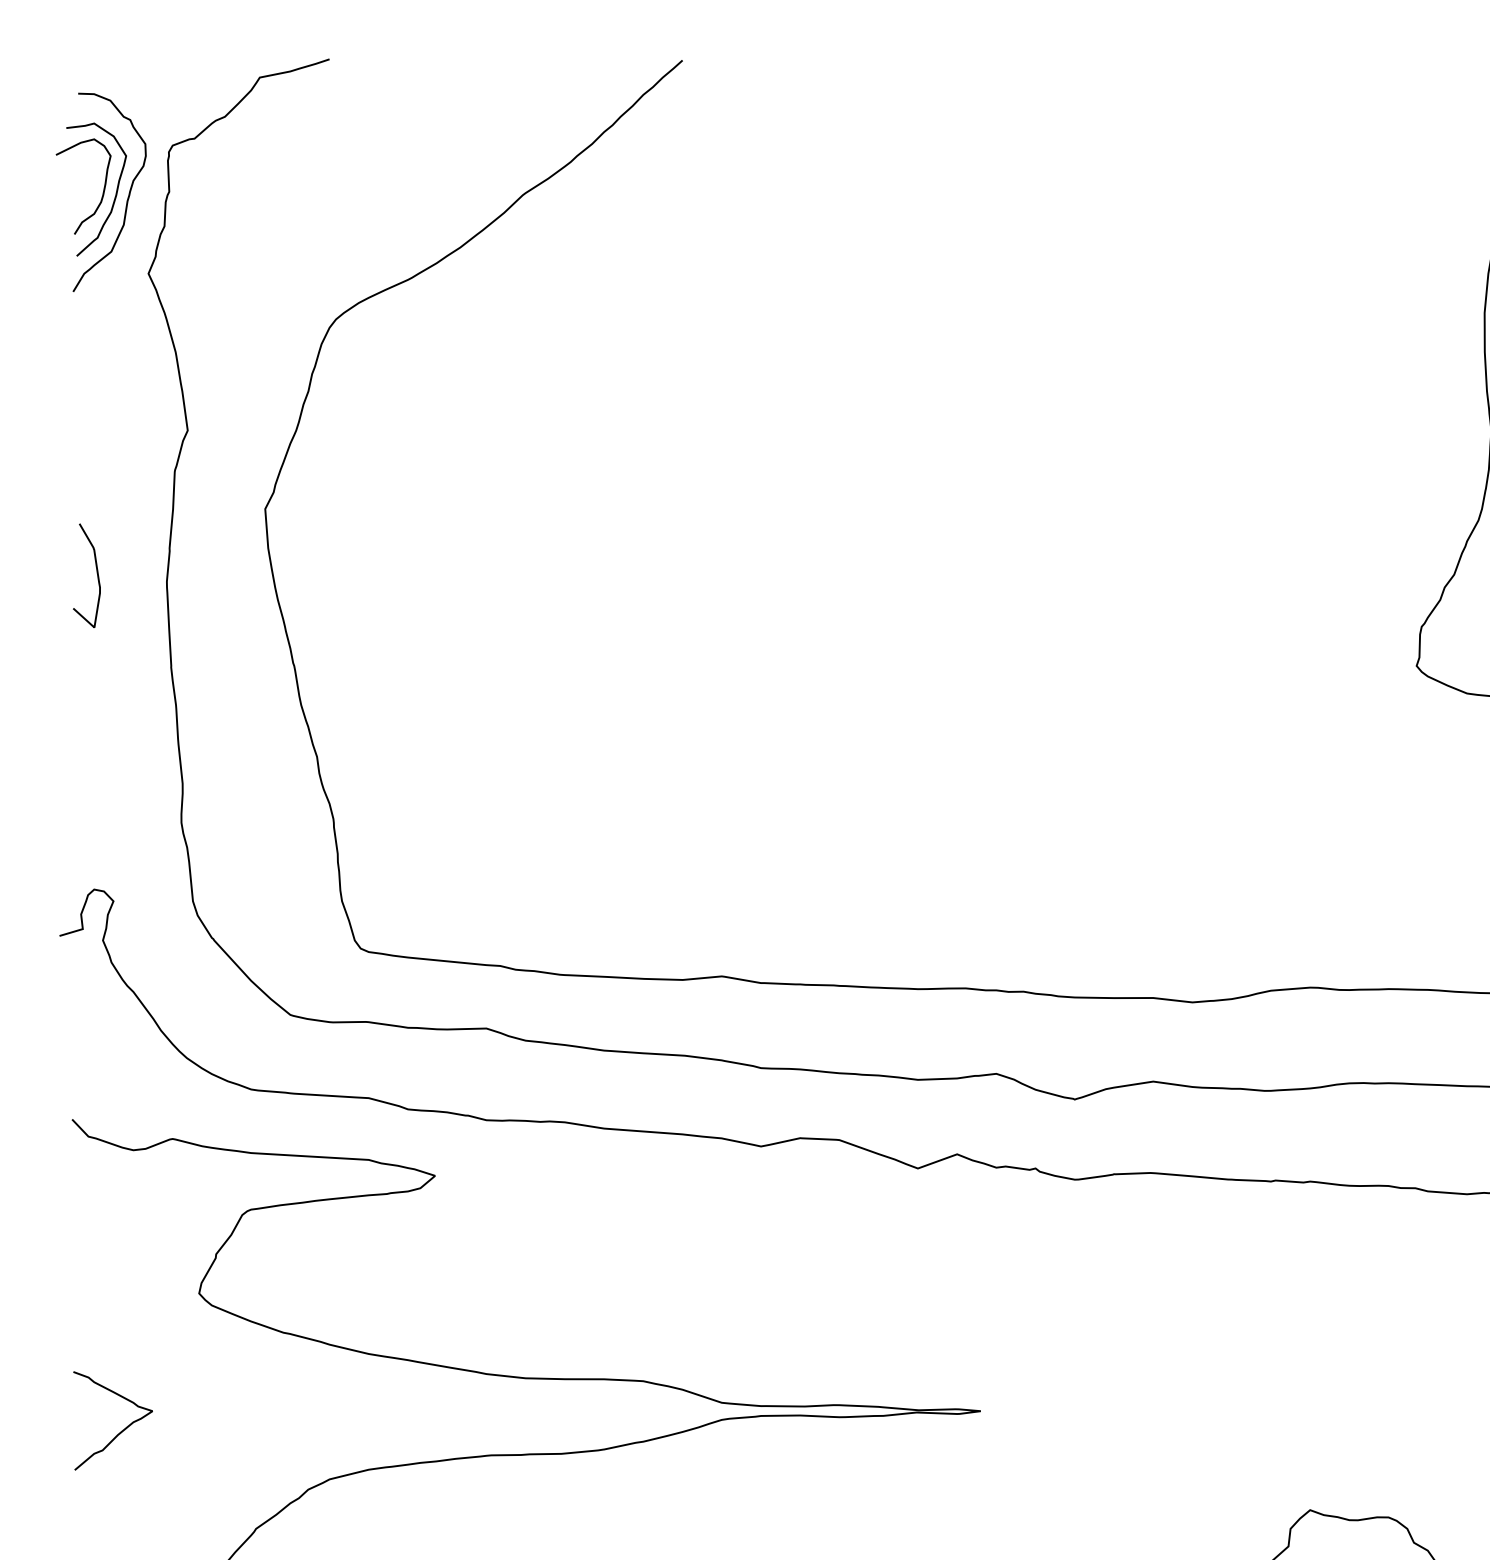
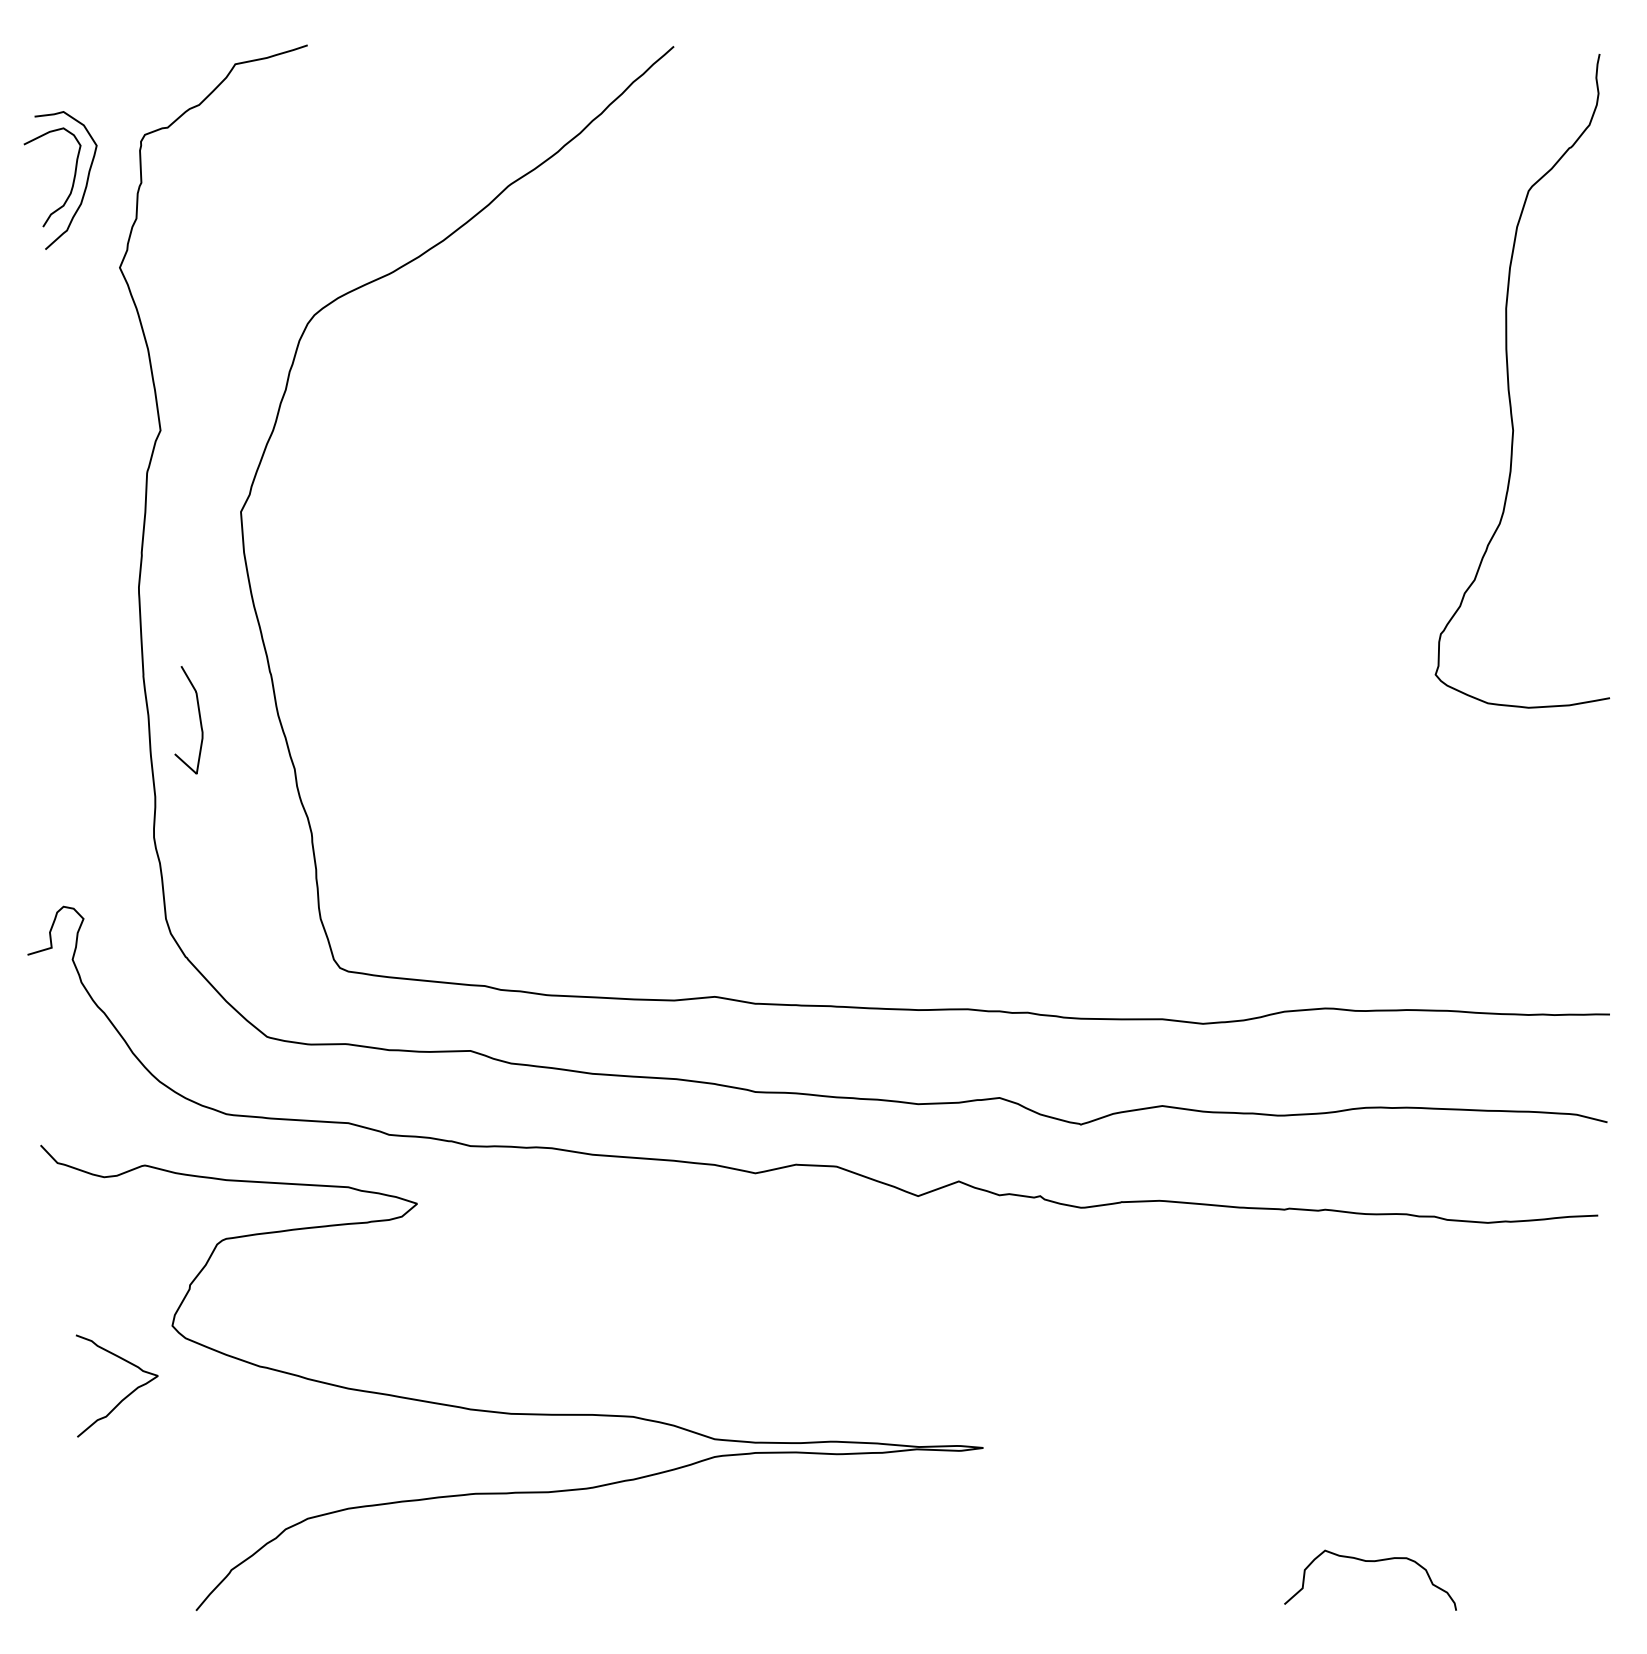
curve: (126, 199) -> (97, 190), removed
curve: (97, 576) -> (199, 720), moved
curve: (122, 1430) -> (126, 1395), moved

